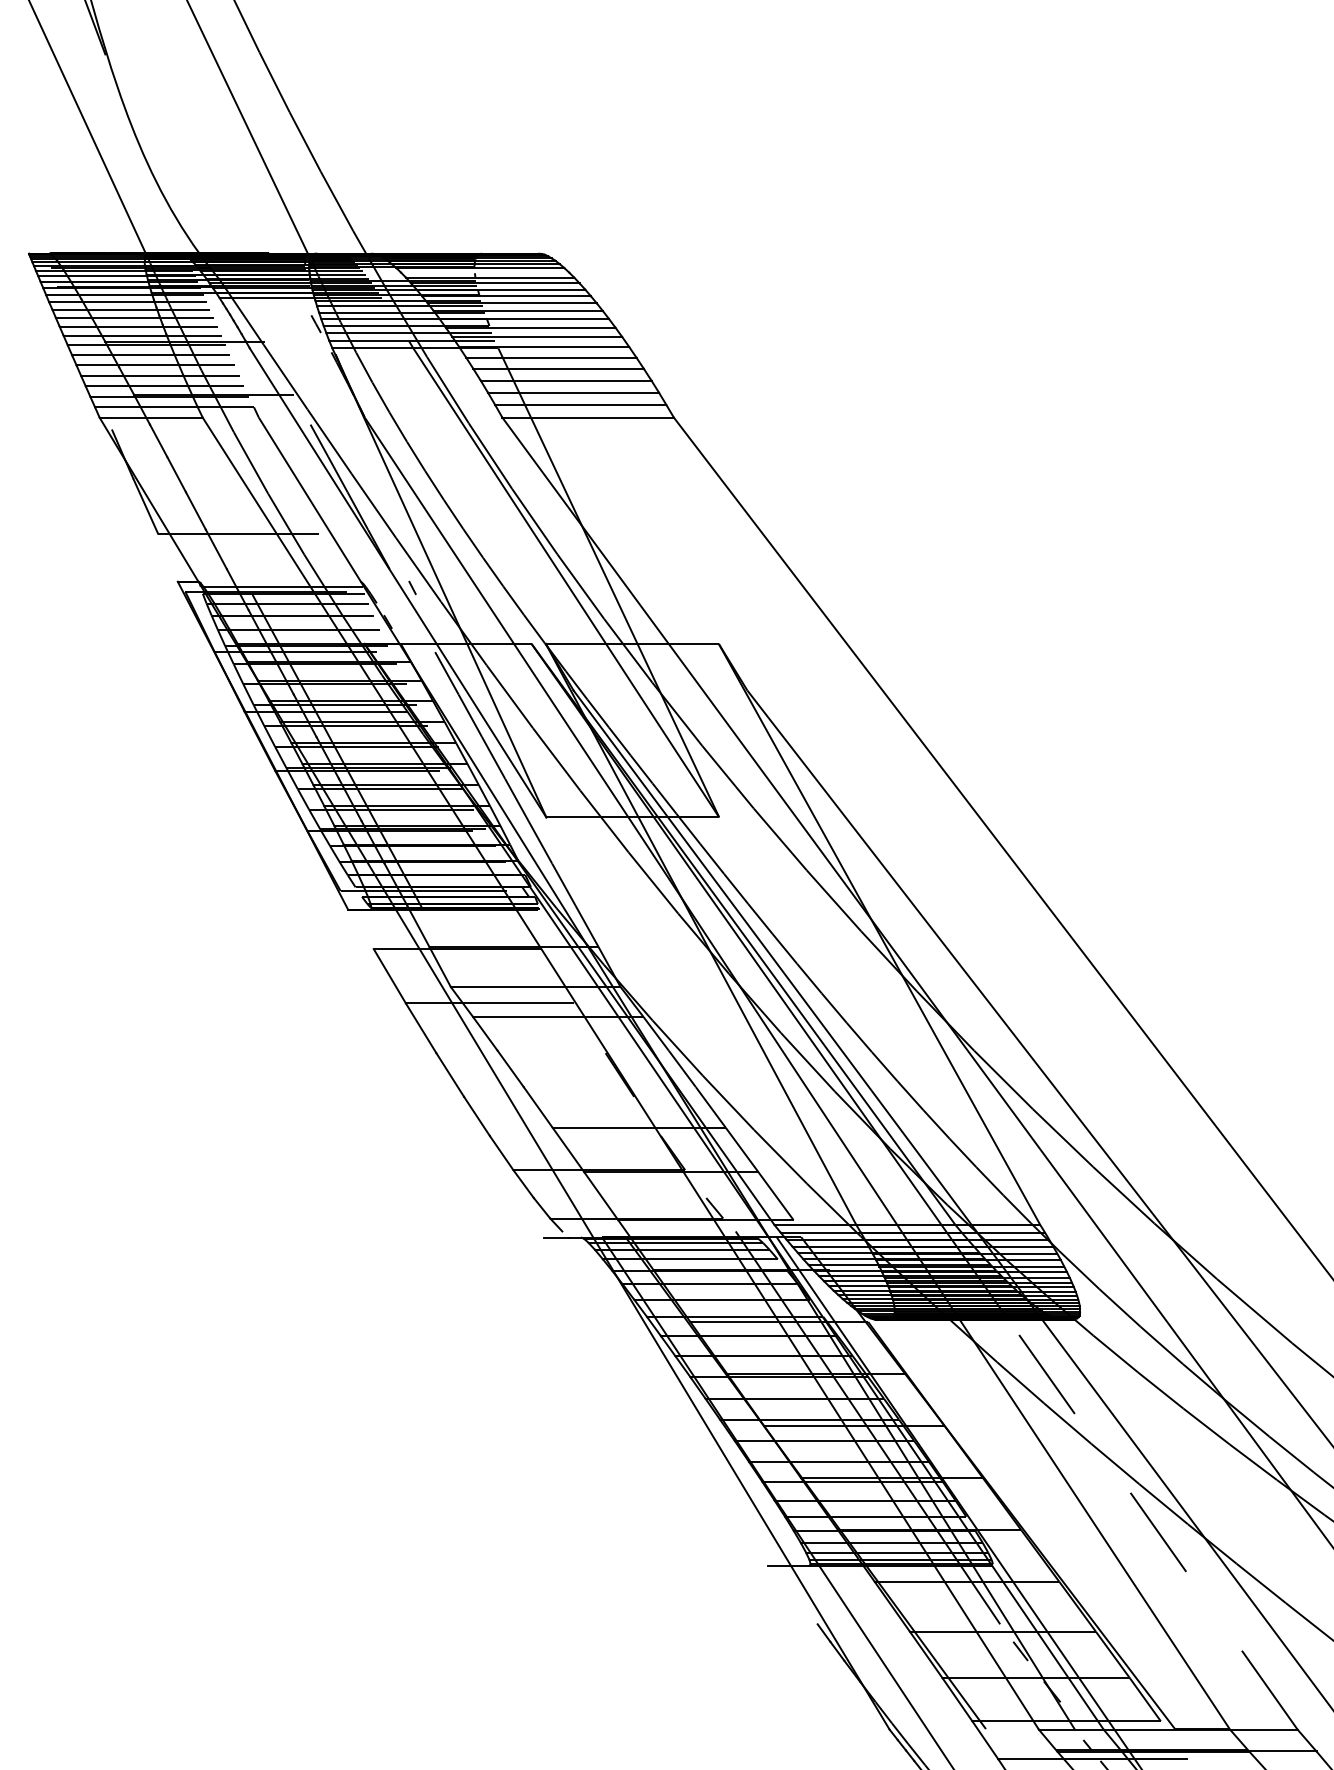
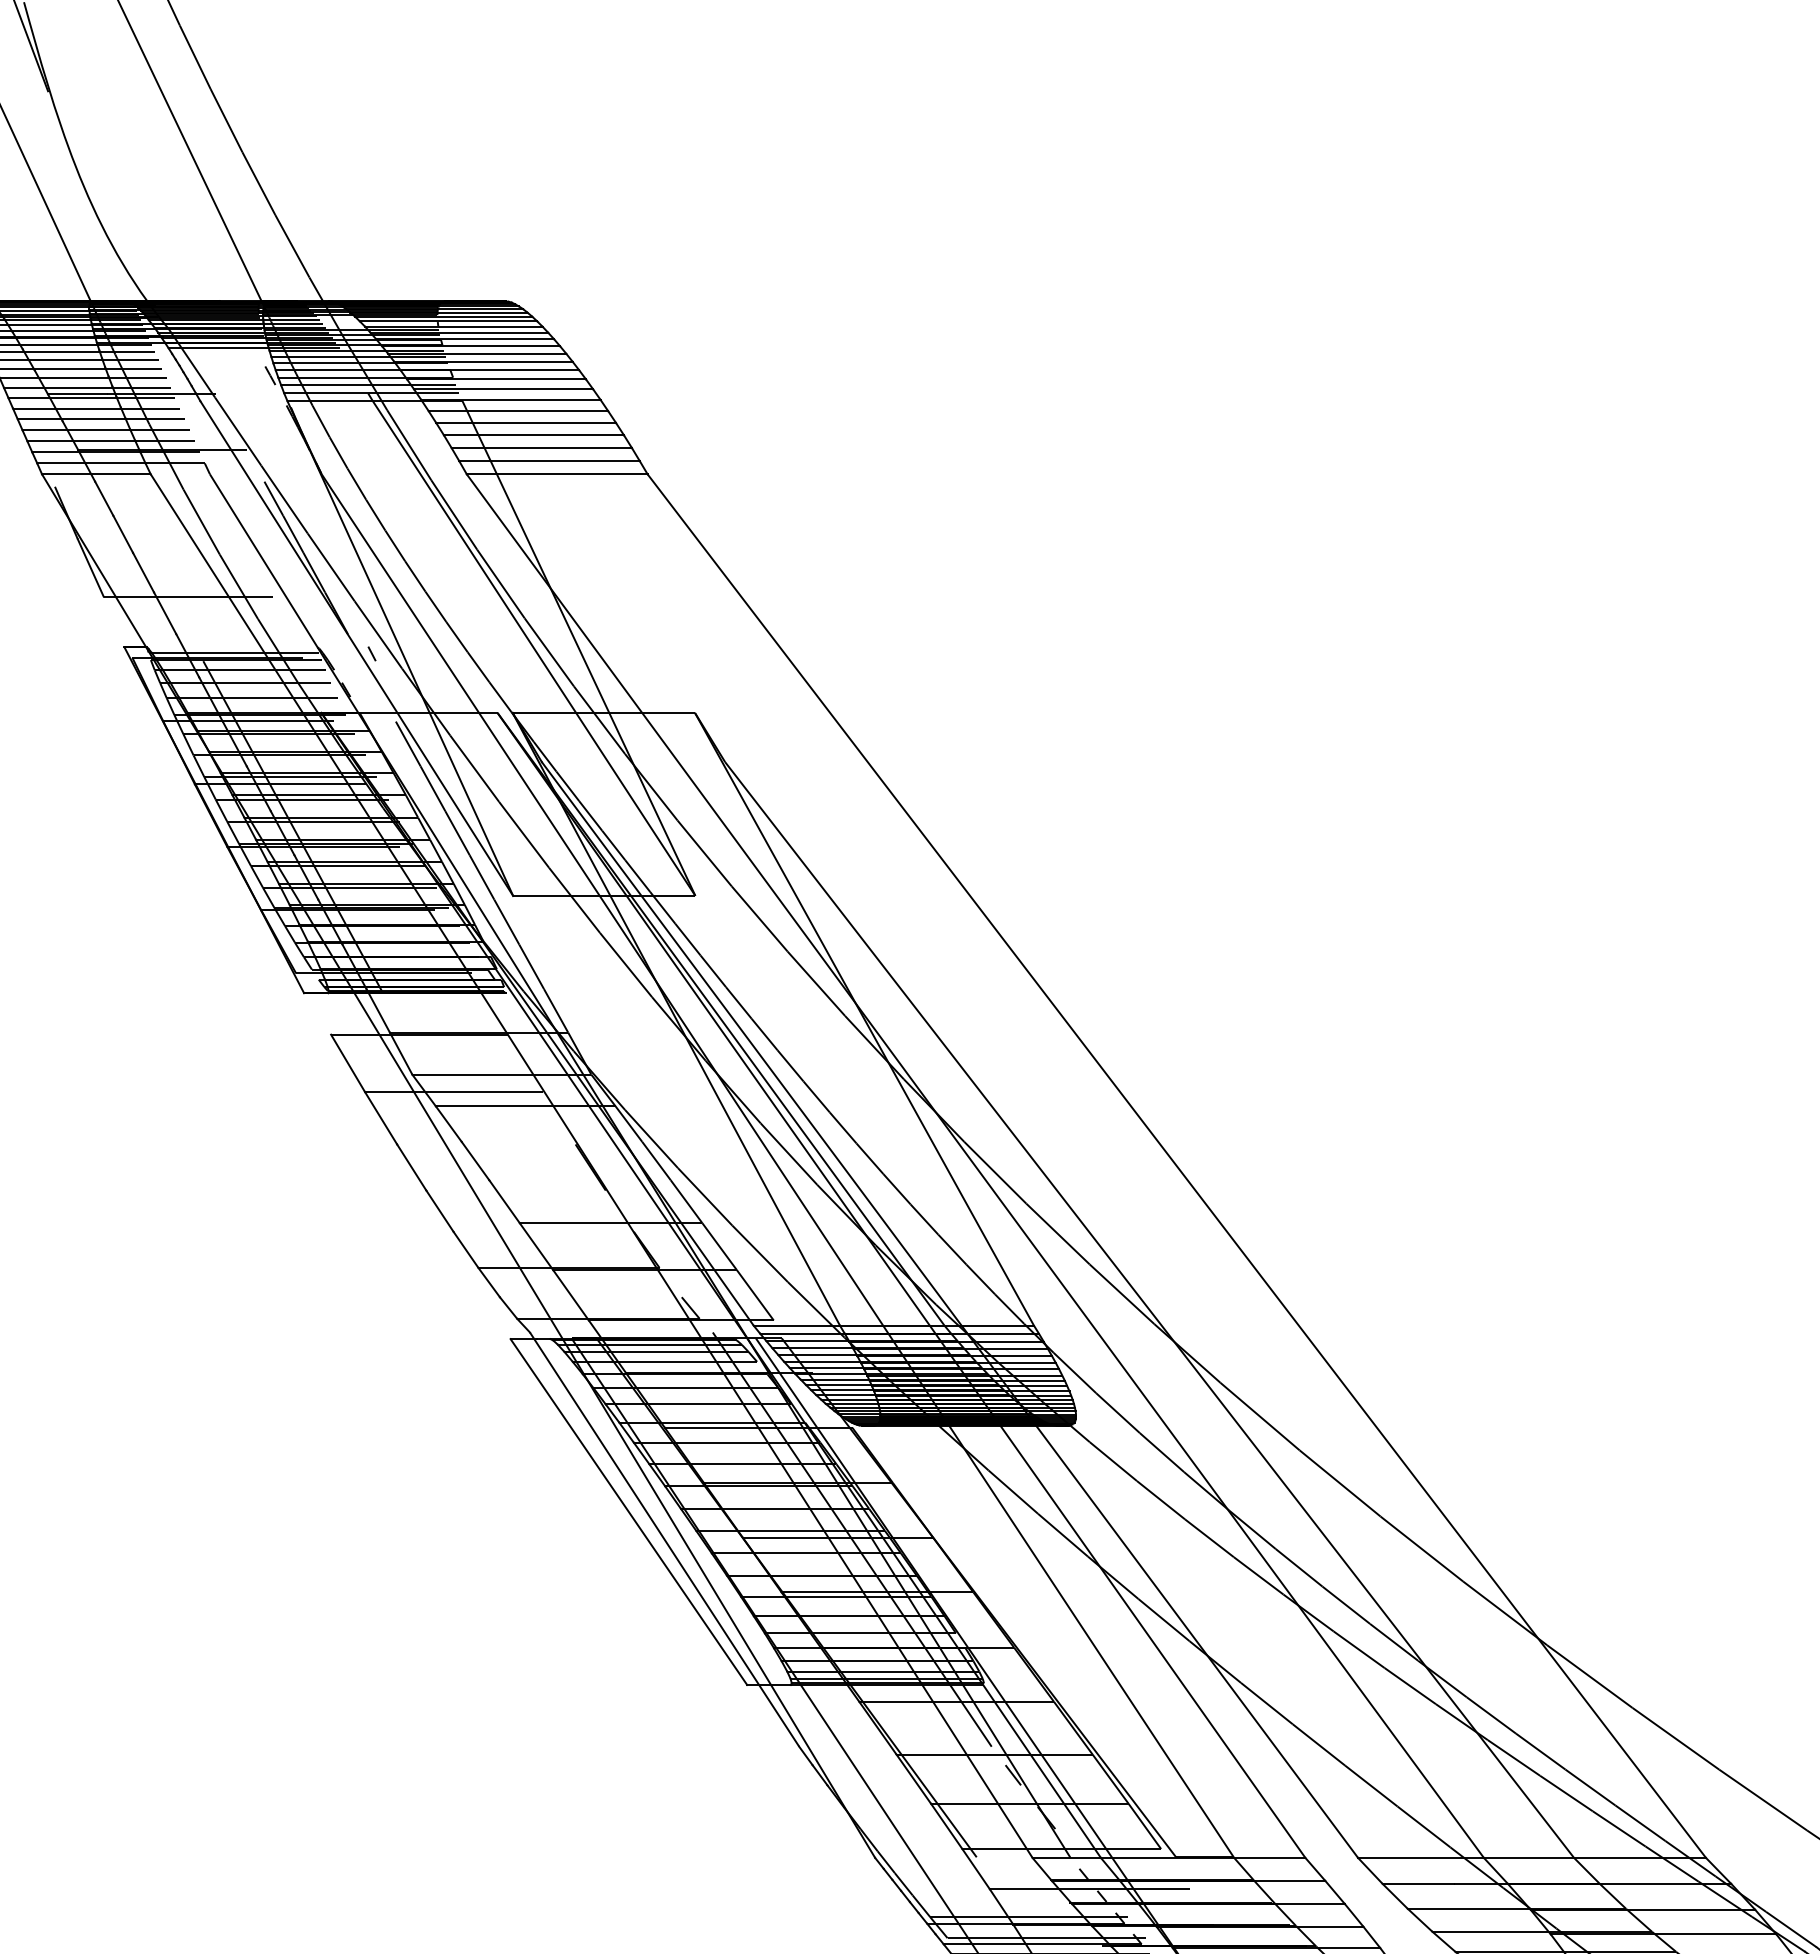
line: (485, 272) -> (448, 321), added
line: (655, 1402) -> (628, 1512), added
line: (689, 1427) -> (664, 1539), added
line: (1152, 1524) -> (1152, 1641), dashed -> solid

